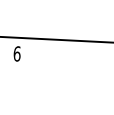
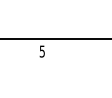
text: (17, 53) -> (42, 51), 6 -> 5

